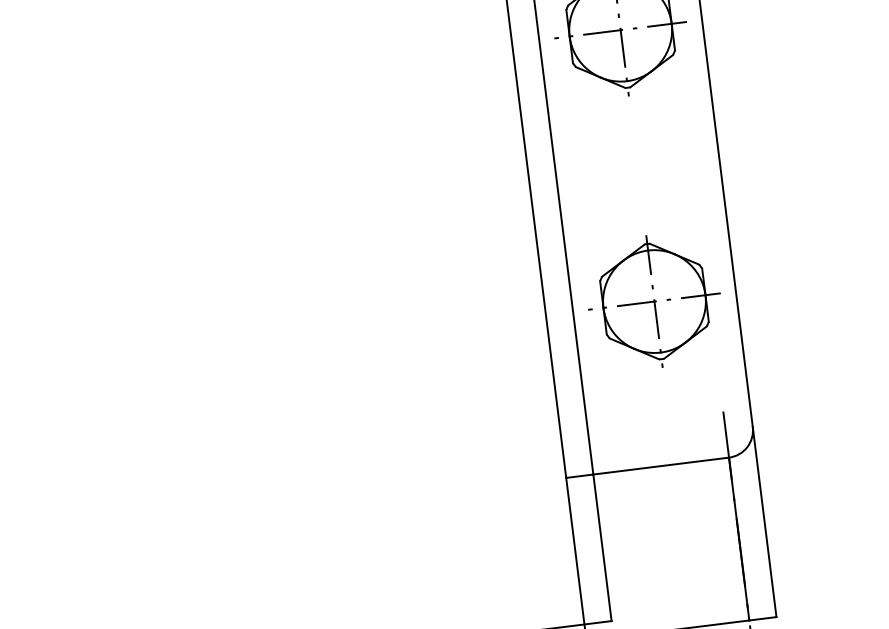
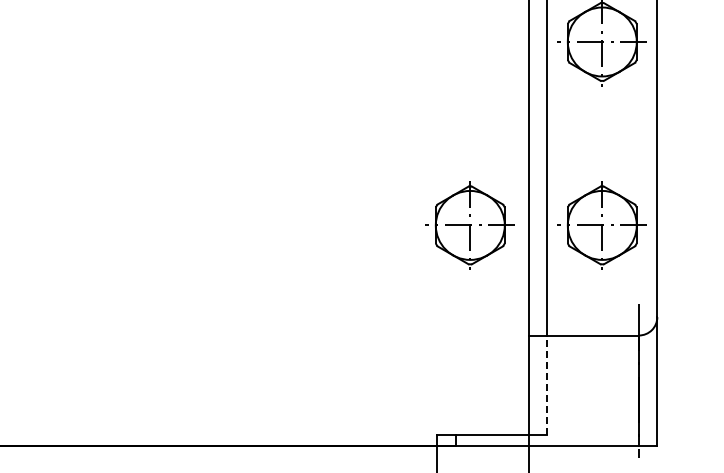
part: (458, 326) -> (469, 225), added
line: (602, 548) -> (547, 385), solid -> dashed

